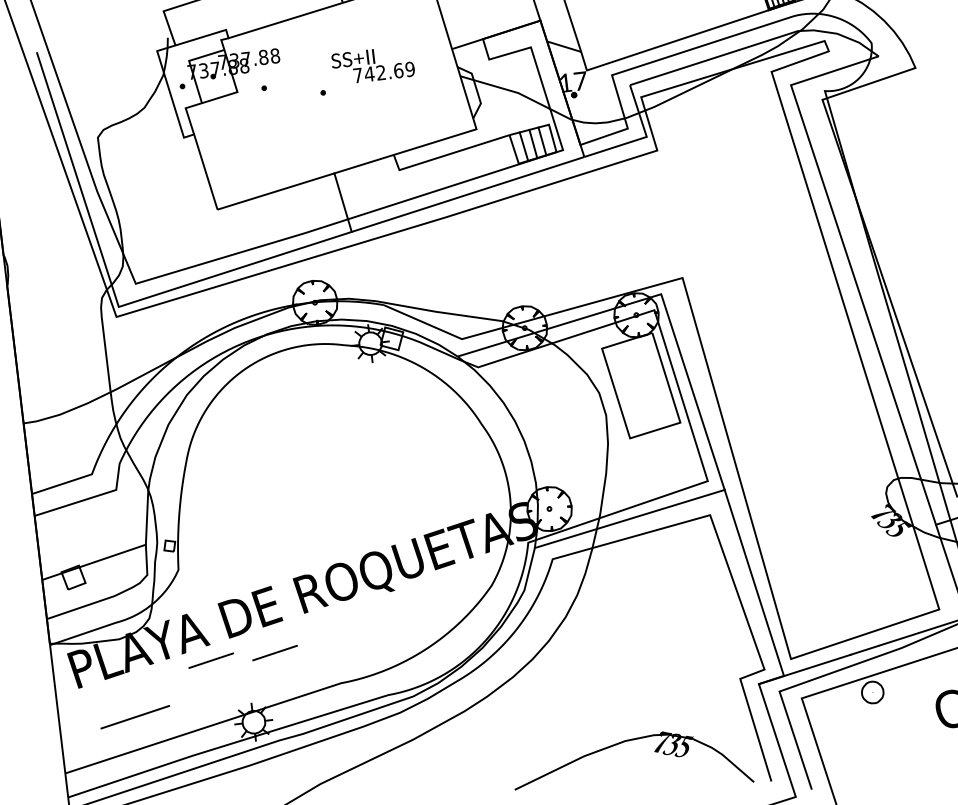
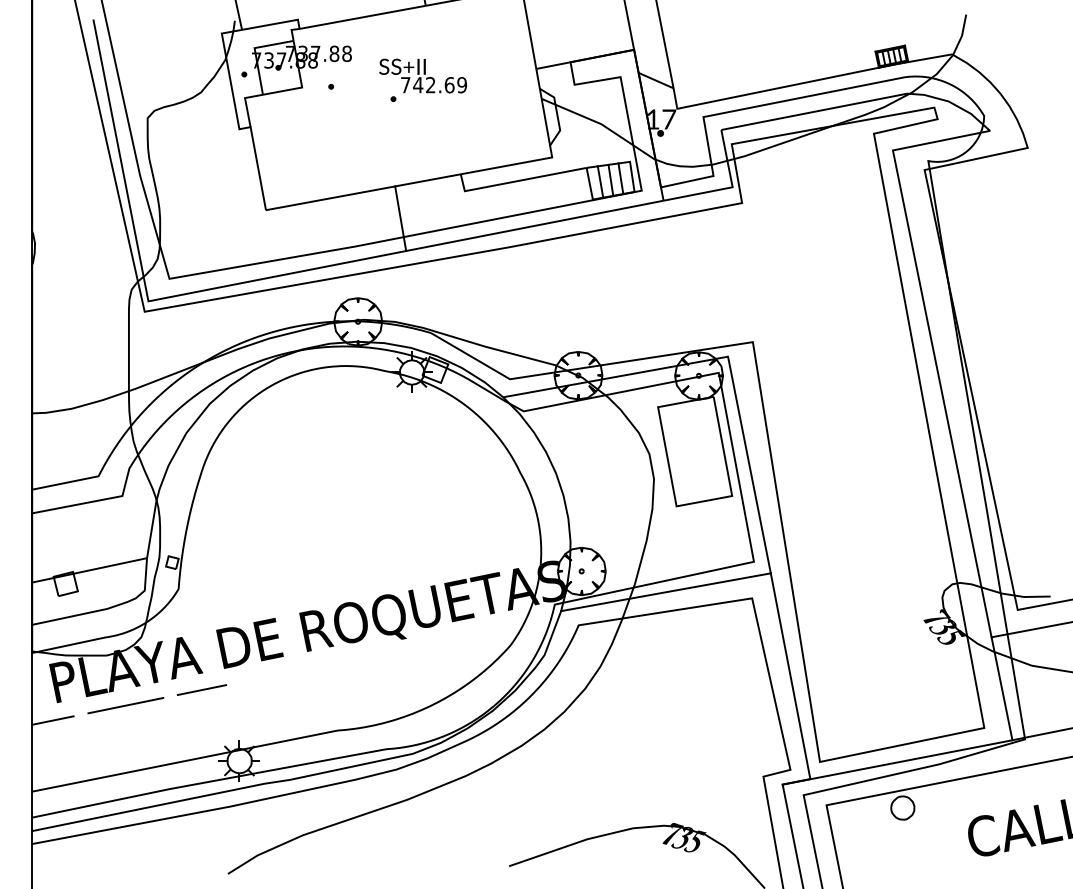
text: (372, 64) -> (422, 75), moved
line: (274, 652) -> (270, 689), removed
line: (76, 705) -> (52, 720), added
line: (134, 717) -> (125, 705), moved

